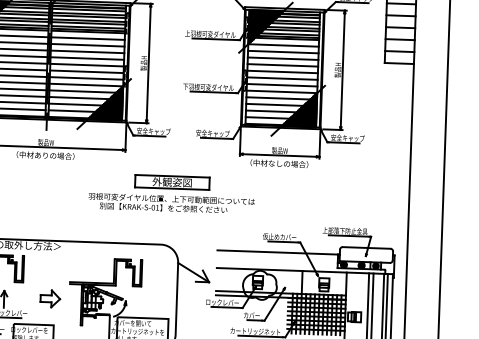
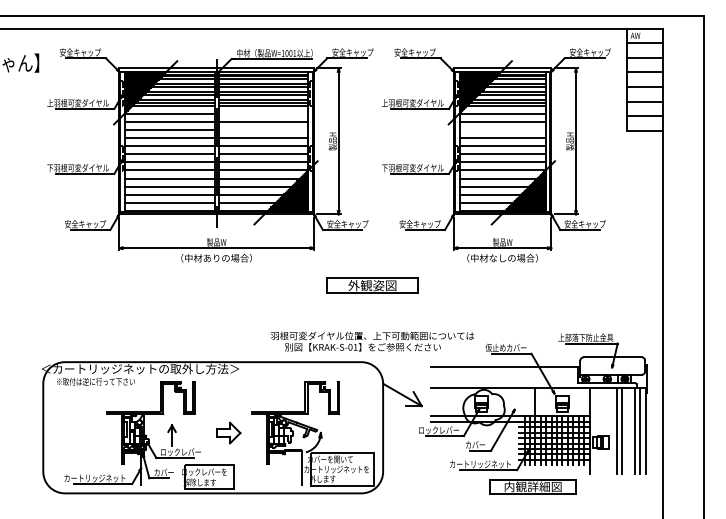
line: (88, 38) -> (263, 113), removed
line: (87, 51) -> (263, 129), removed
line: (283, 58) -> (502, 129), removed
text: (171, 203) -> (372, 341), moved

